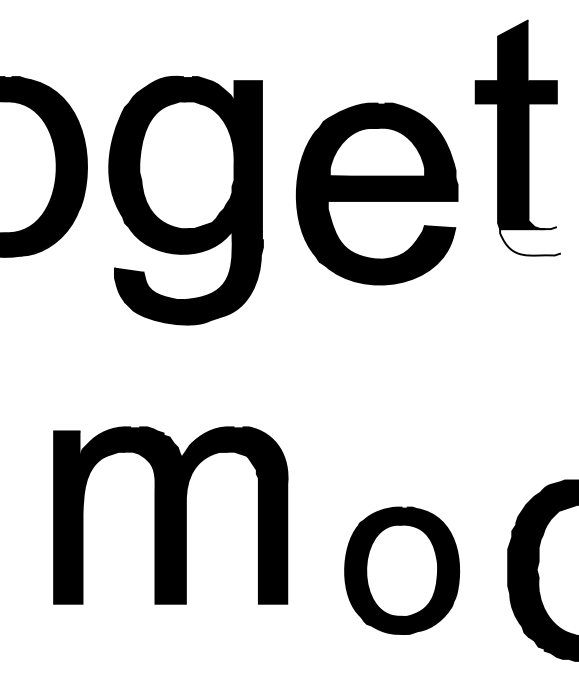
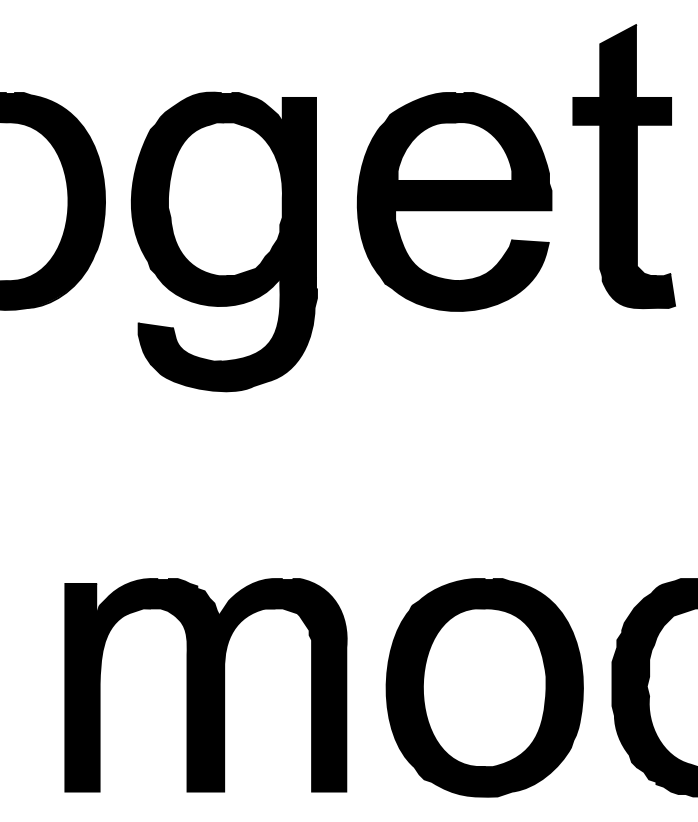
part: (377, 193) -> (454, 201), moved
fill: (530, 240) -> (639, 290), added
part: (170, 515) -> (205, 685), moved
part: (401, 570) -> (484, 687), size x1.43

